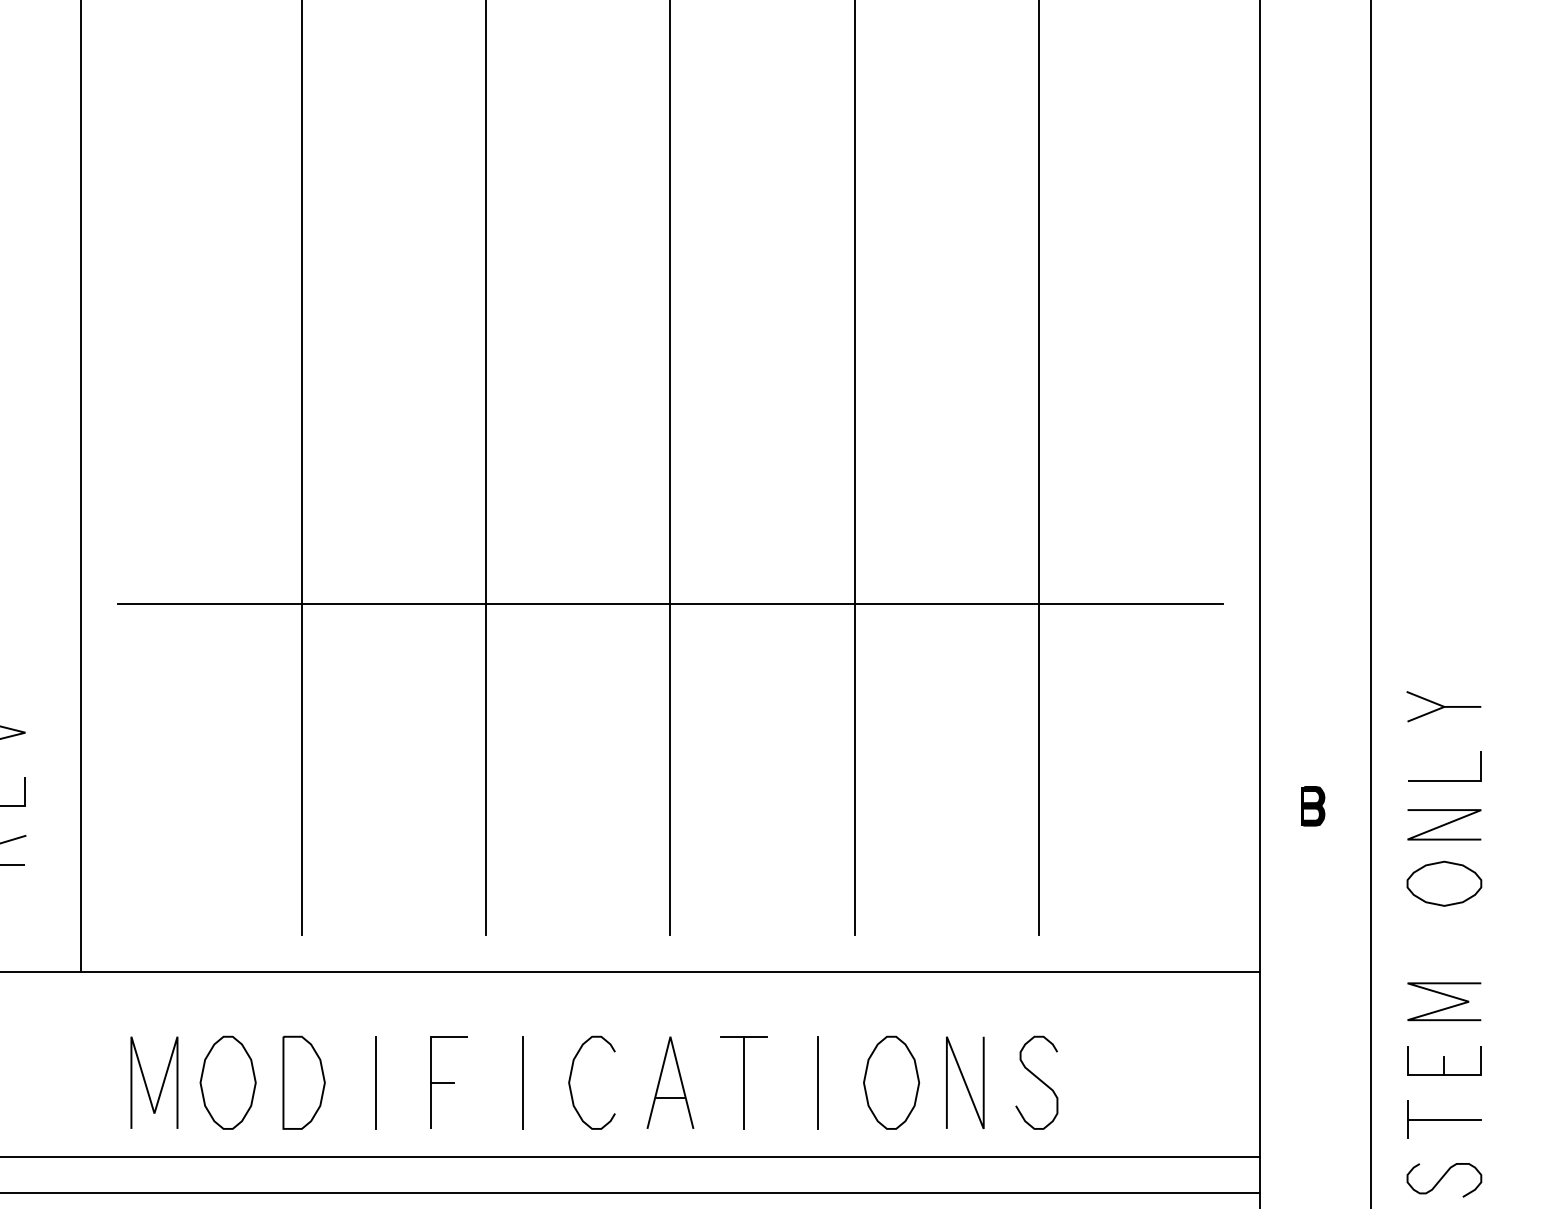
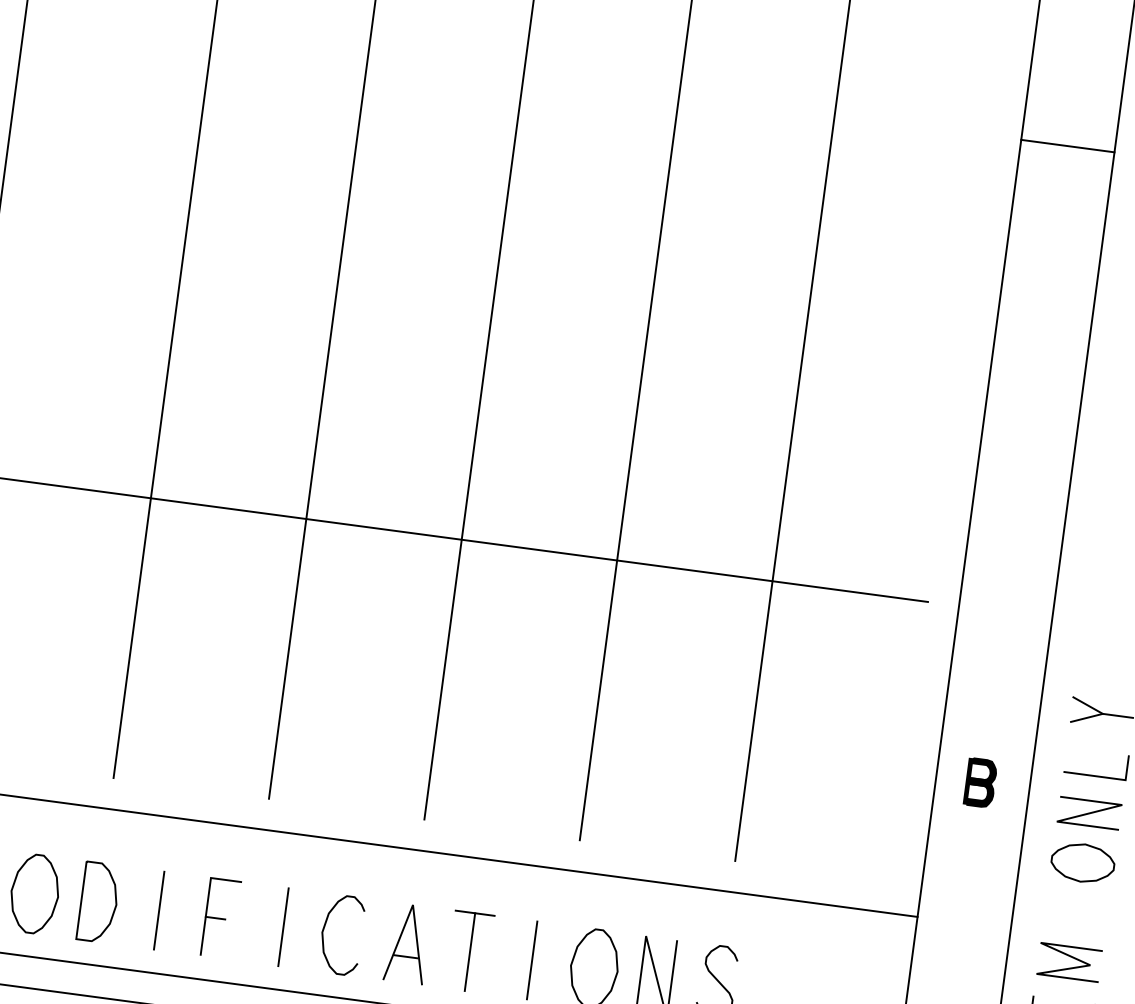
line: (1315, 50) -> (1067, 145), added
part: (1312, 805) -> (980, 782), size x1.43

